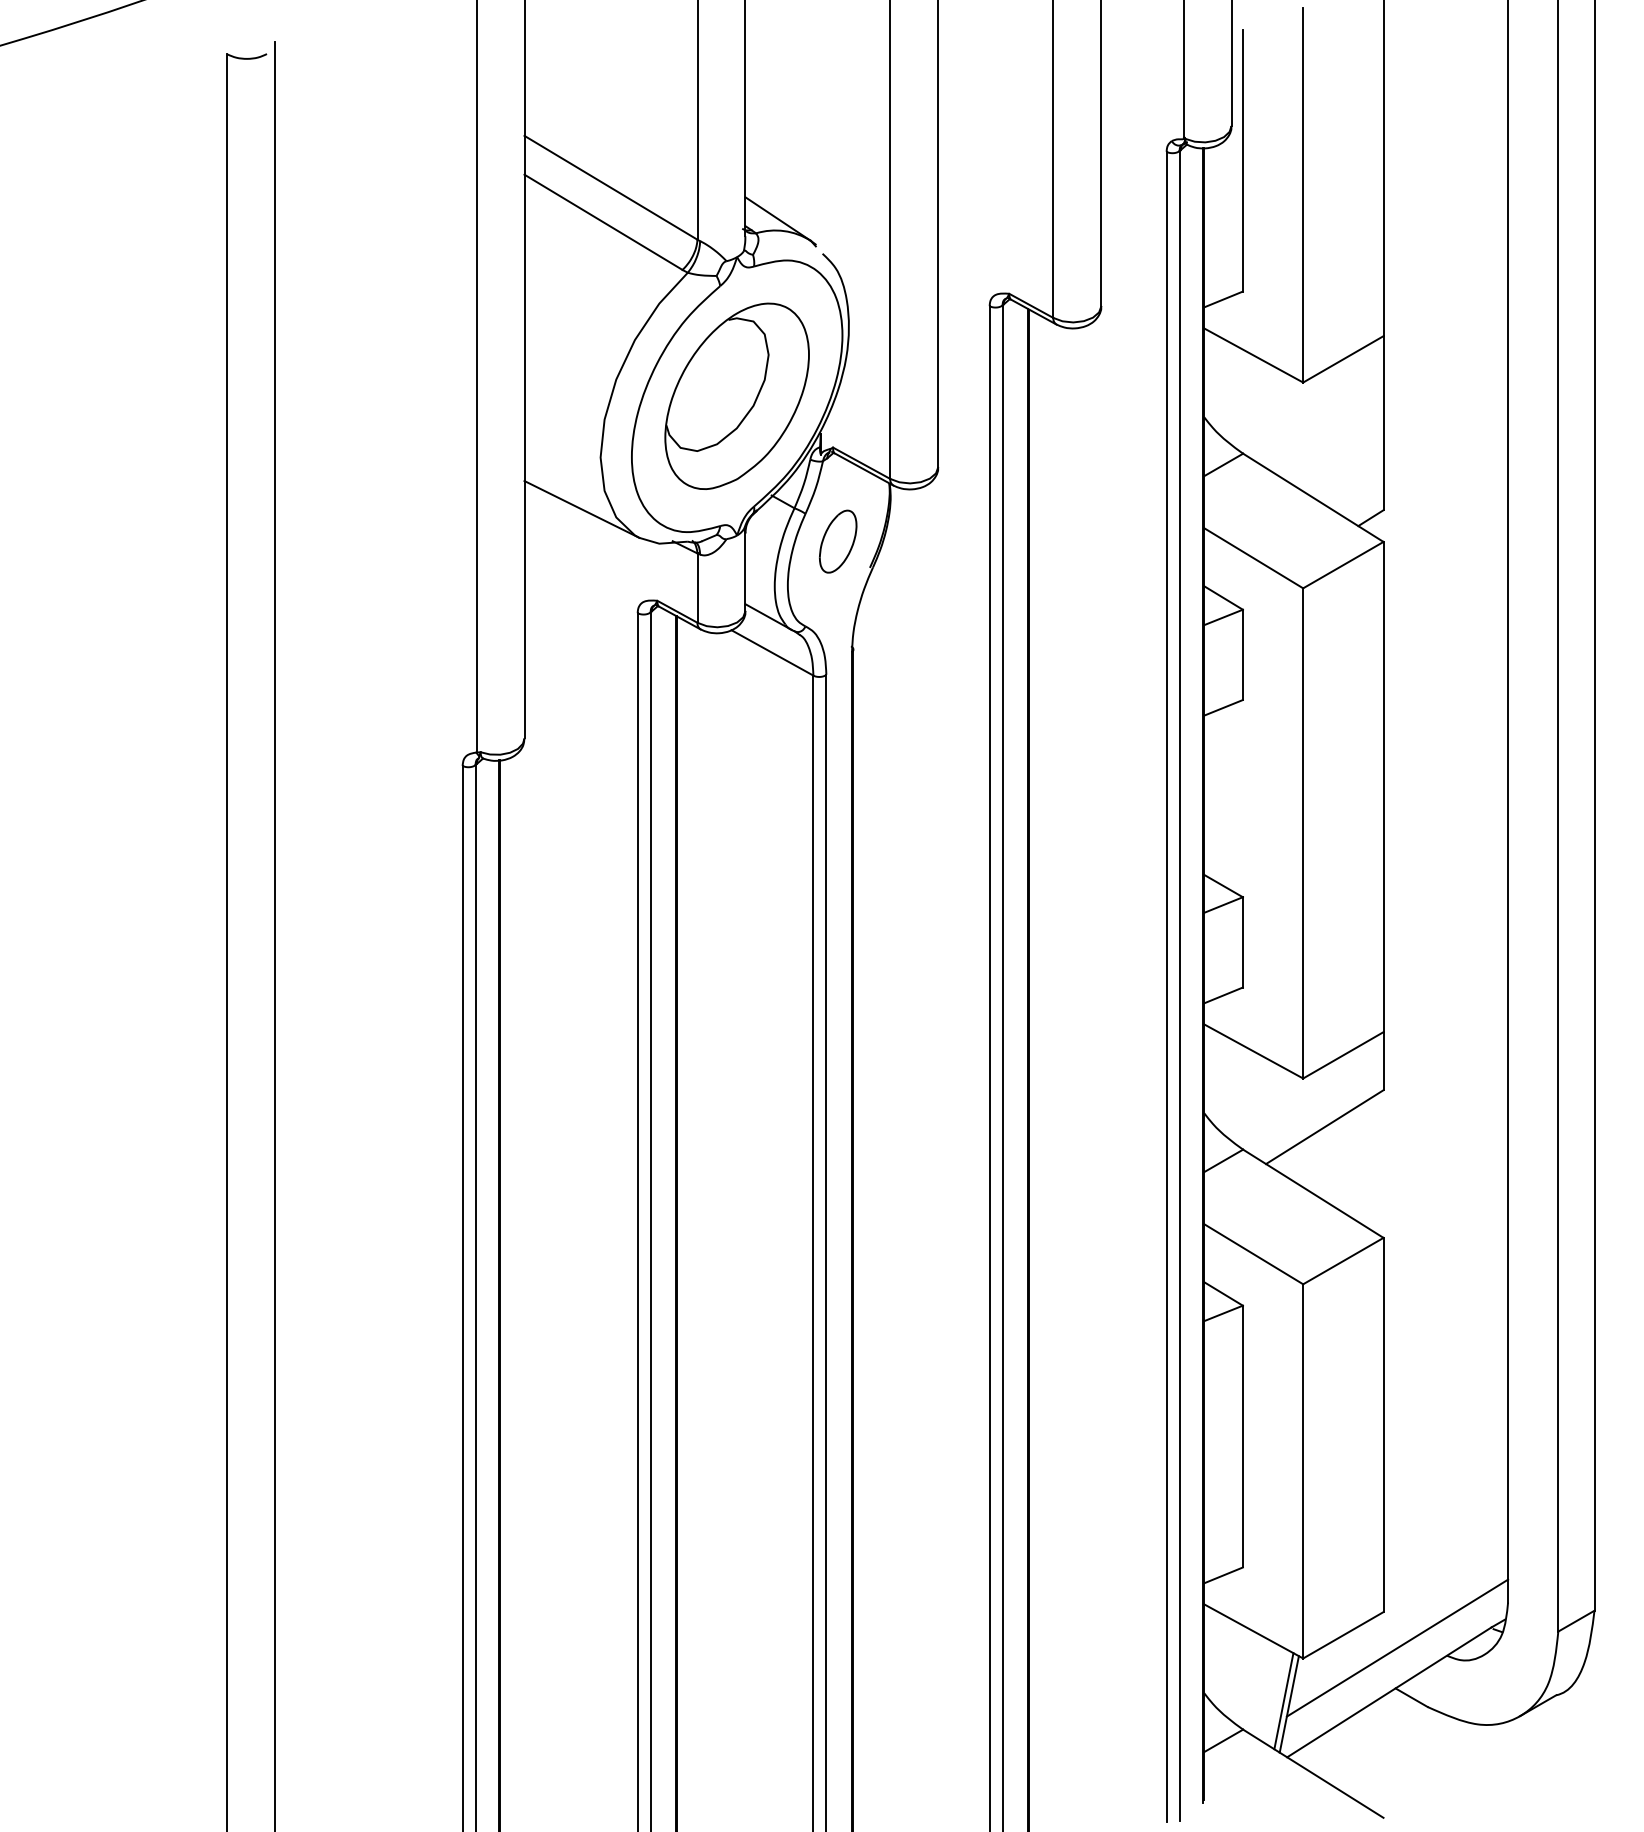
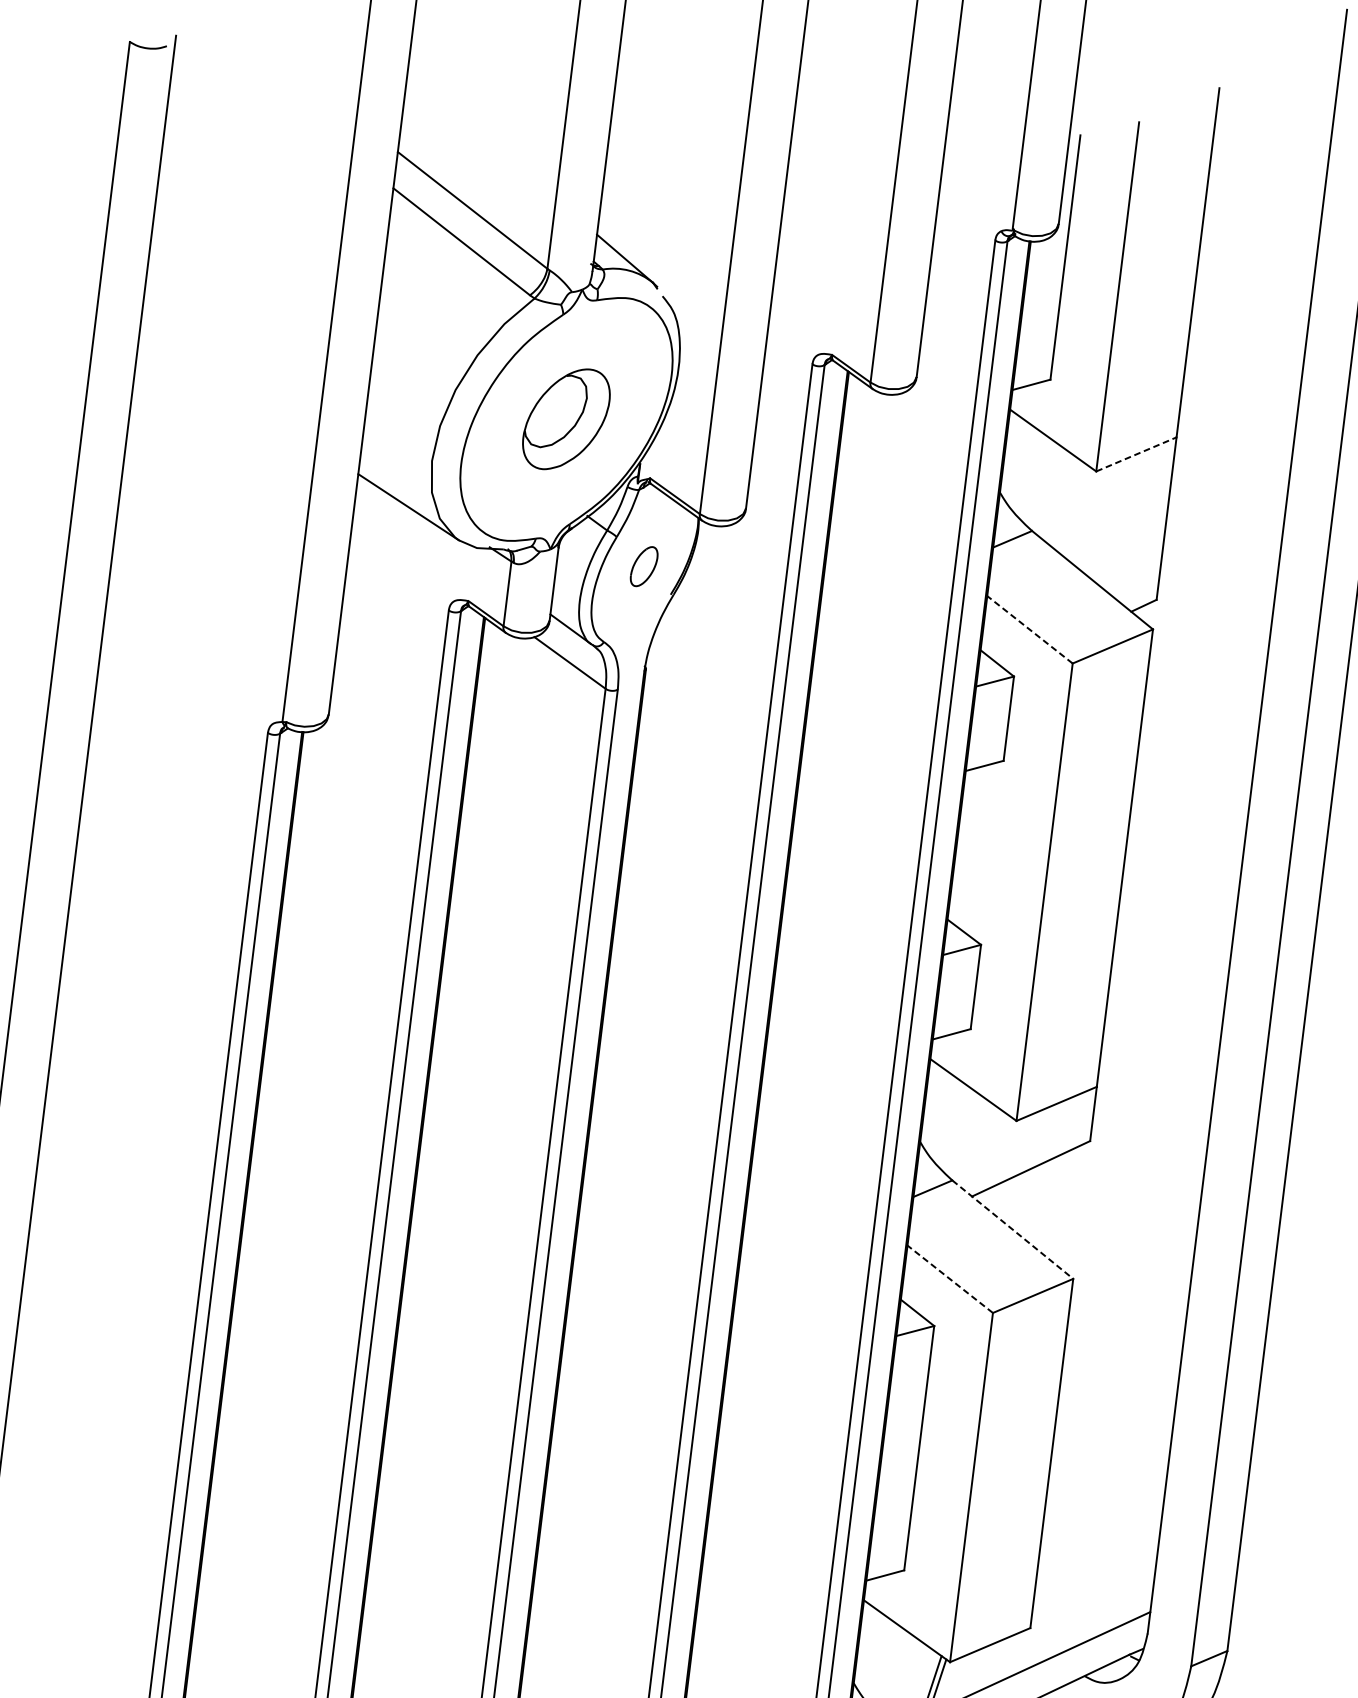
line: (1343, 359) -> (1136, 454), solid -> dashed
part: (736, 395) -> (565, 418), size x0.6
part: (838, 541) -> (644, 566), size x0.7
line: (1253, 558) -> (1029, 629), solid -> dashed
line: (1313, 1193) -> (1012, 1229), solid -> dashed
line: (1253, 1254) -> (950, 1279), solid -> dashed

